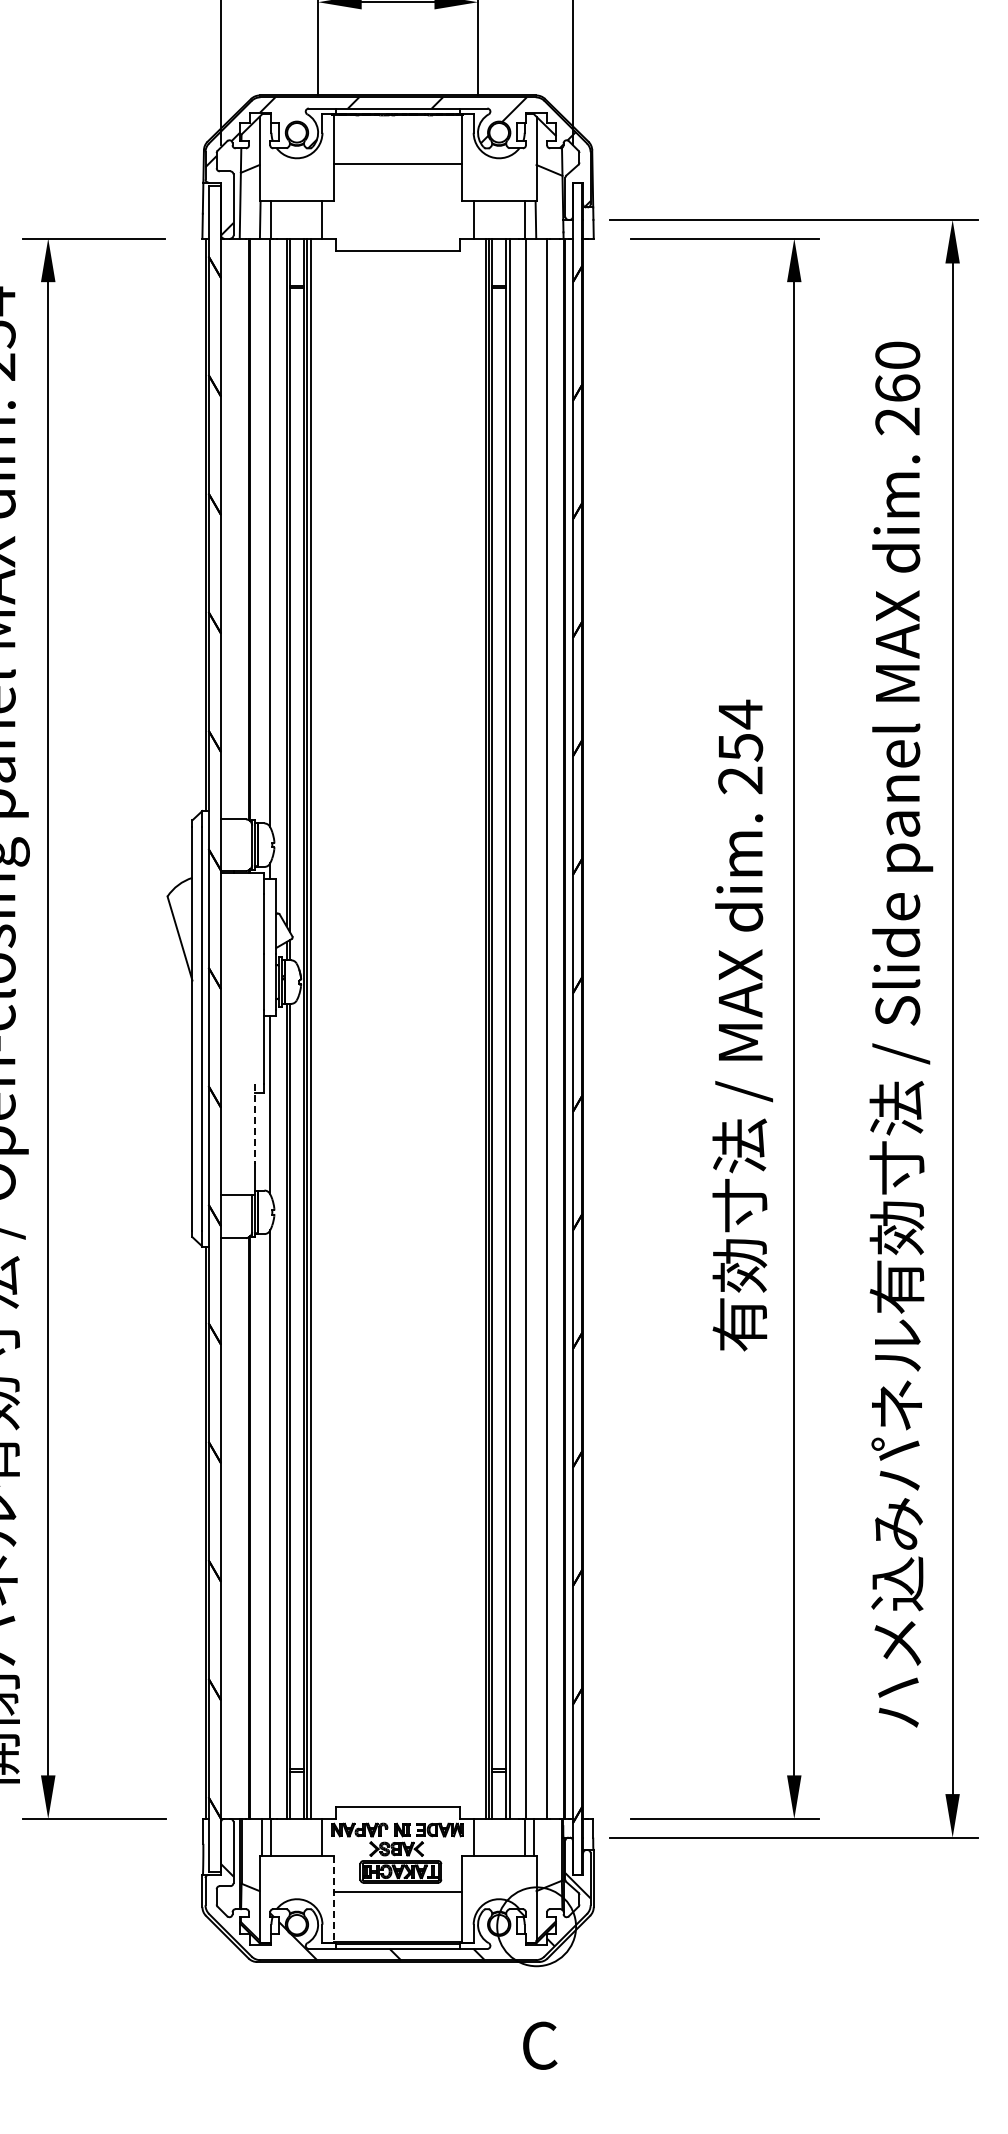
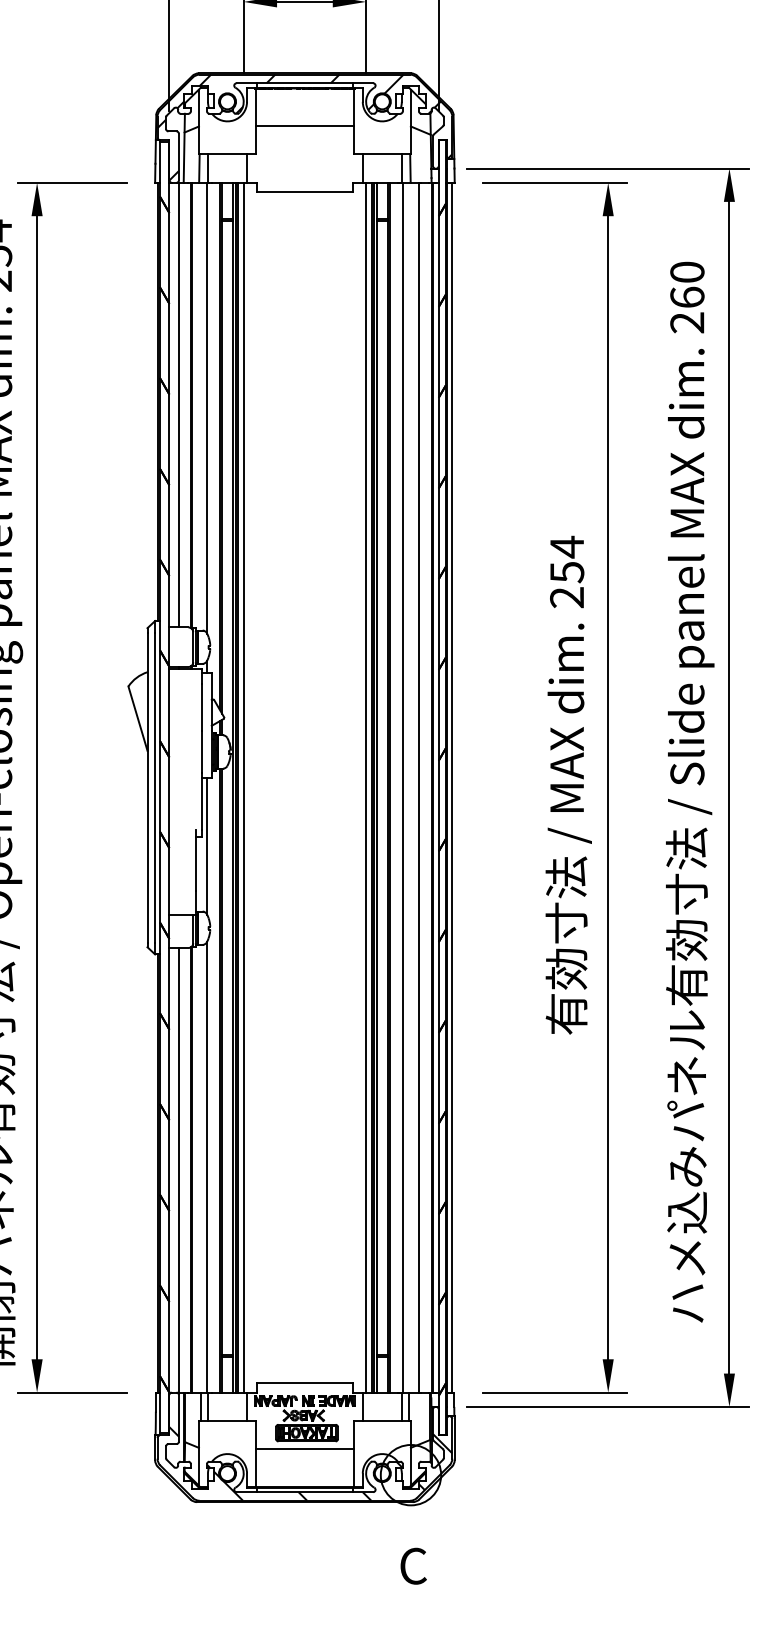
line: (233, 528) -> (178, 404), added
line: (318, 1028) -> (243, 787), added
line: (478, 1028) -> (366, 787), added
line: (590, 1028) -> (452, 787), added
line: (255, 1123) -> (195, 860), dashed -> solid
line: (233, 1528) -> (178, 1170), added
line: (334, 1900) -> (256, 1455), dashed -> solid

